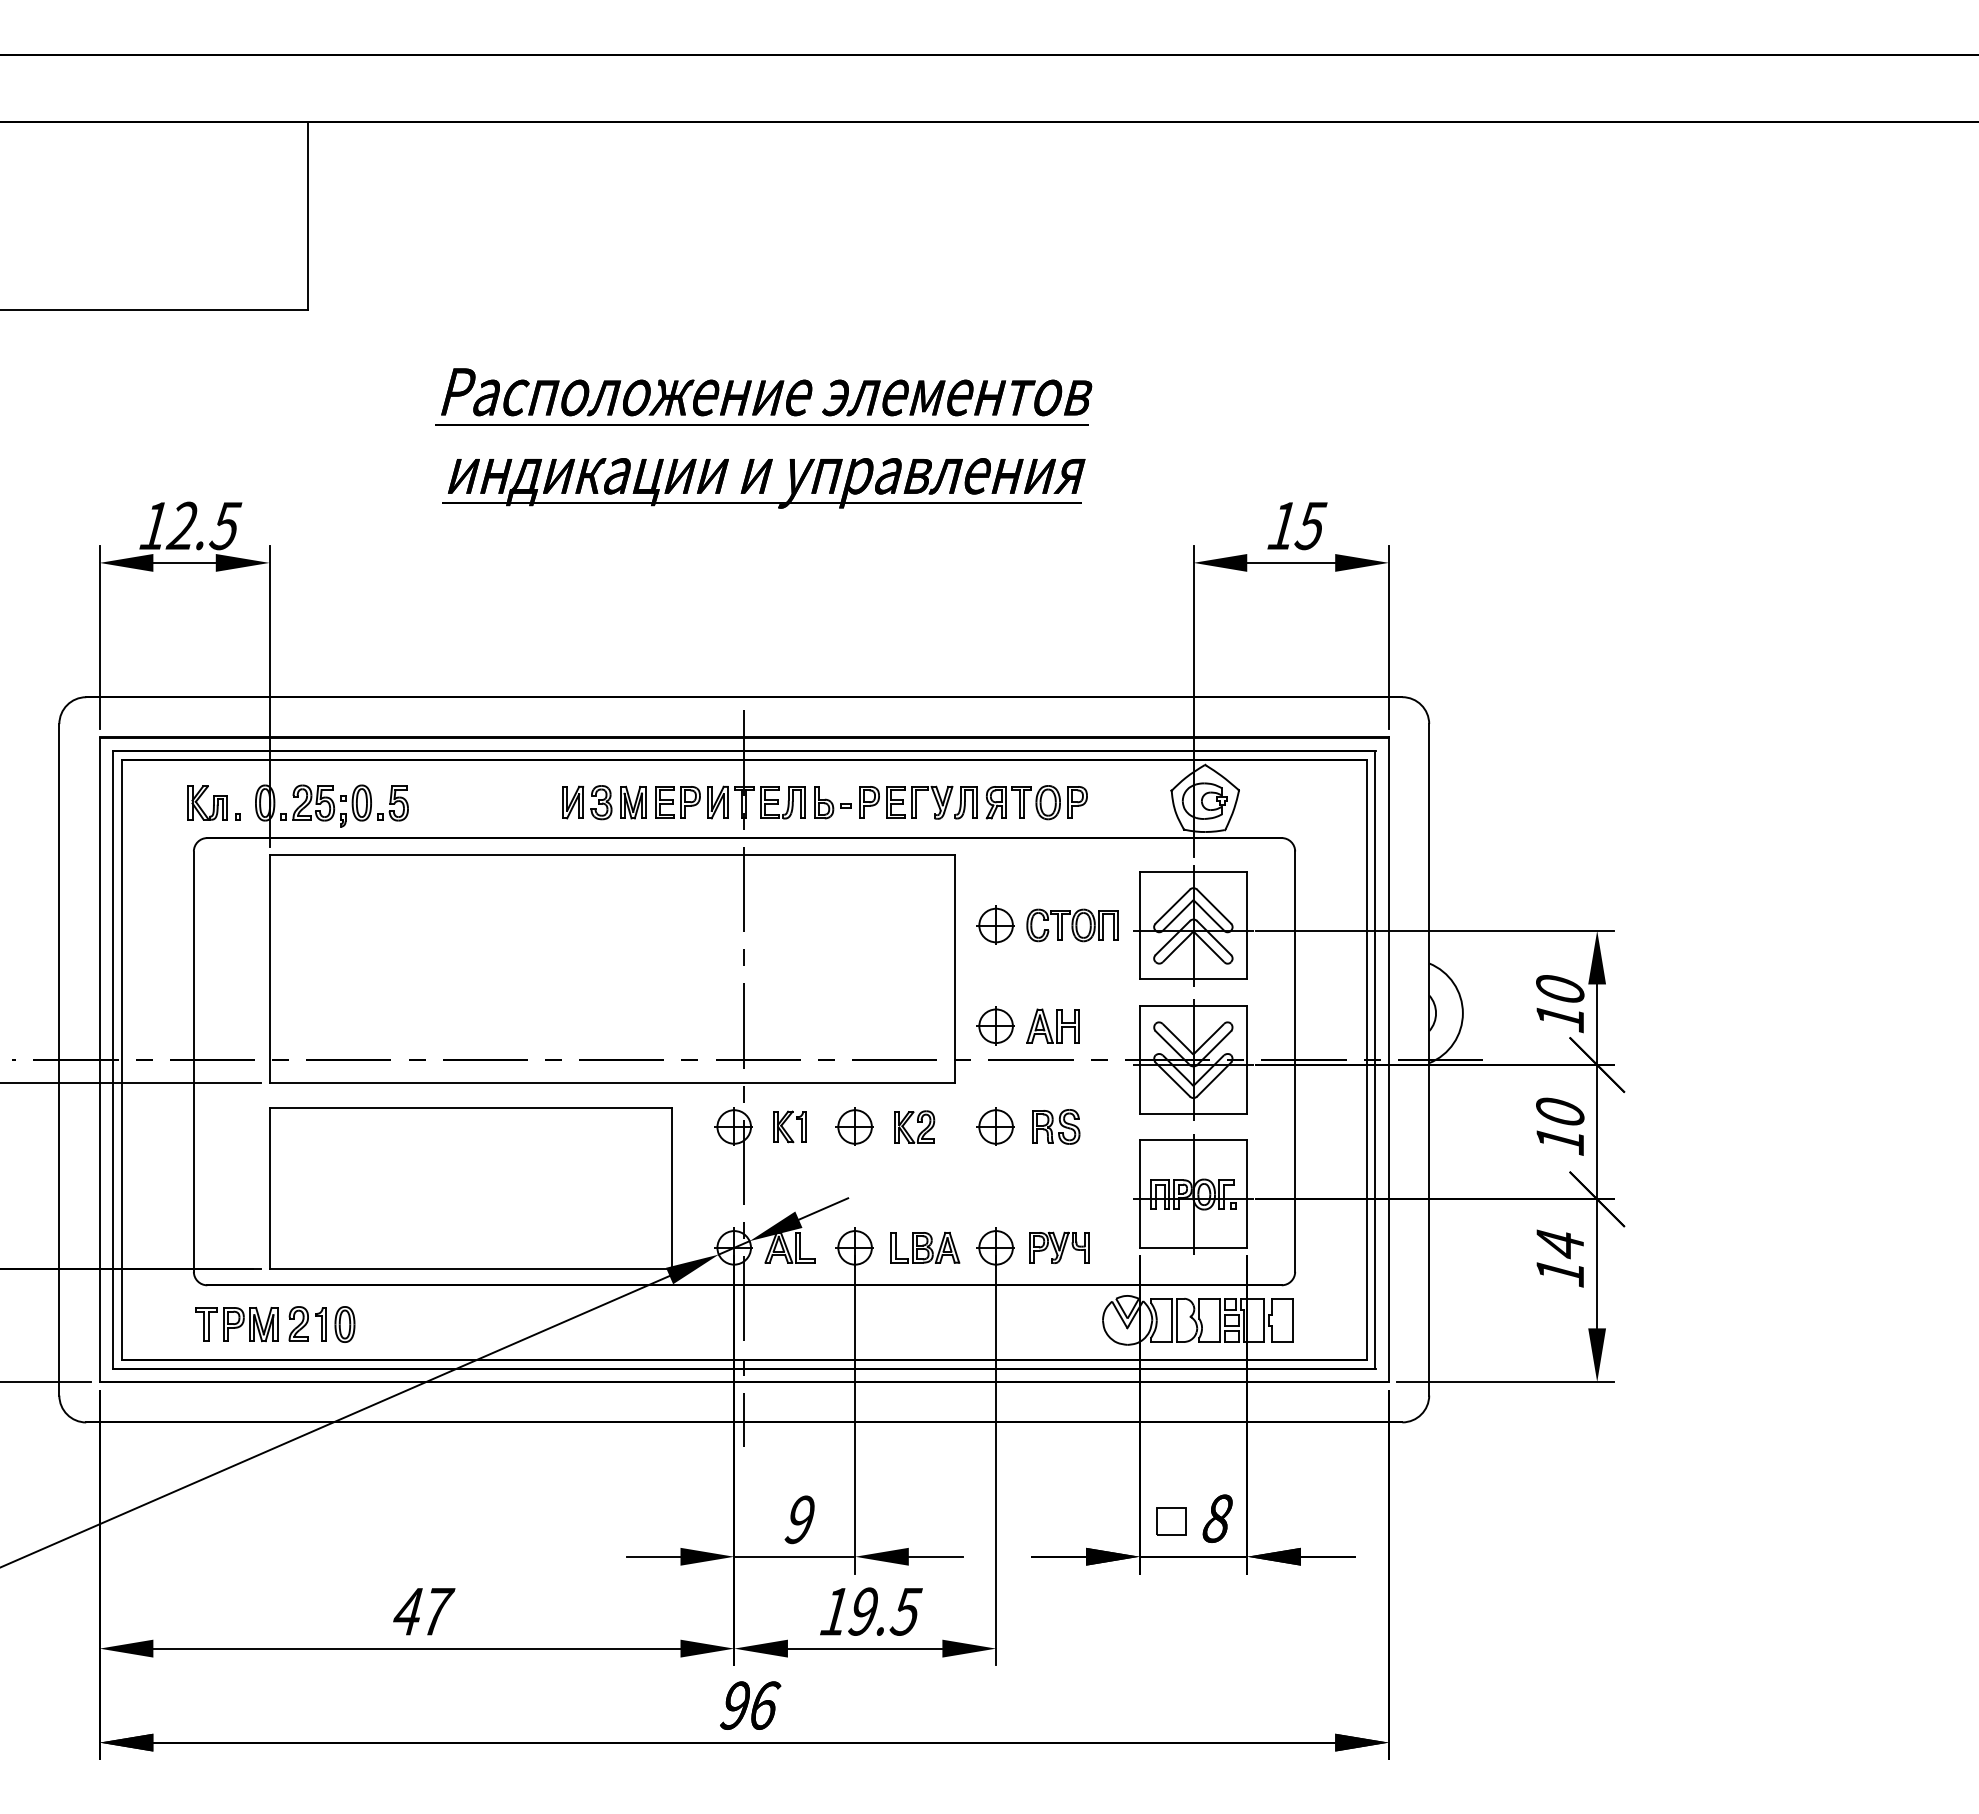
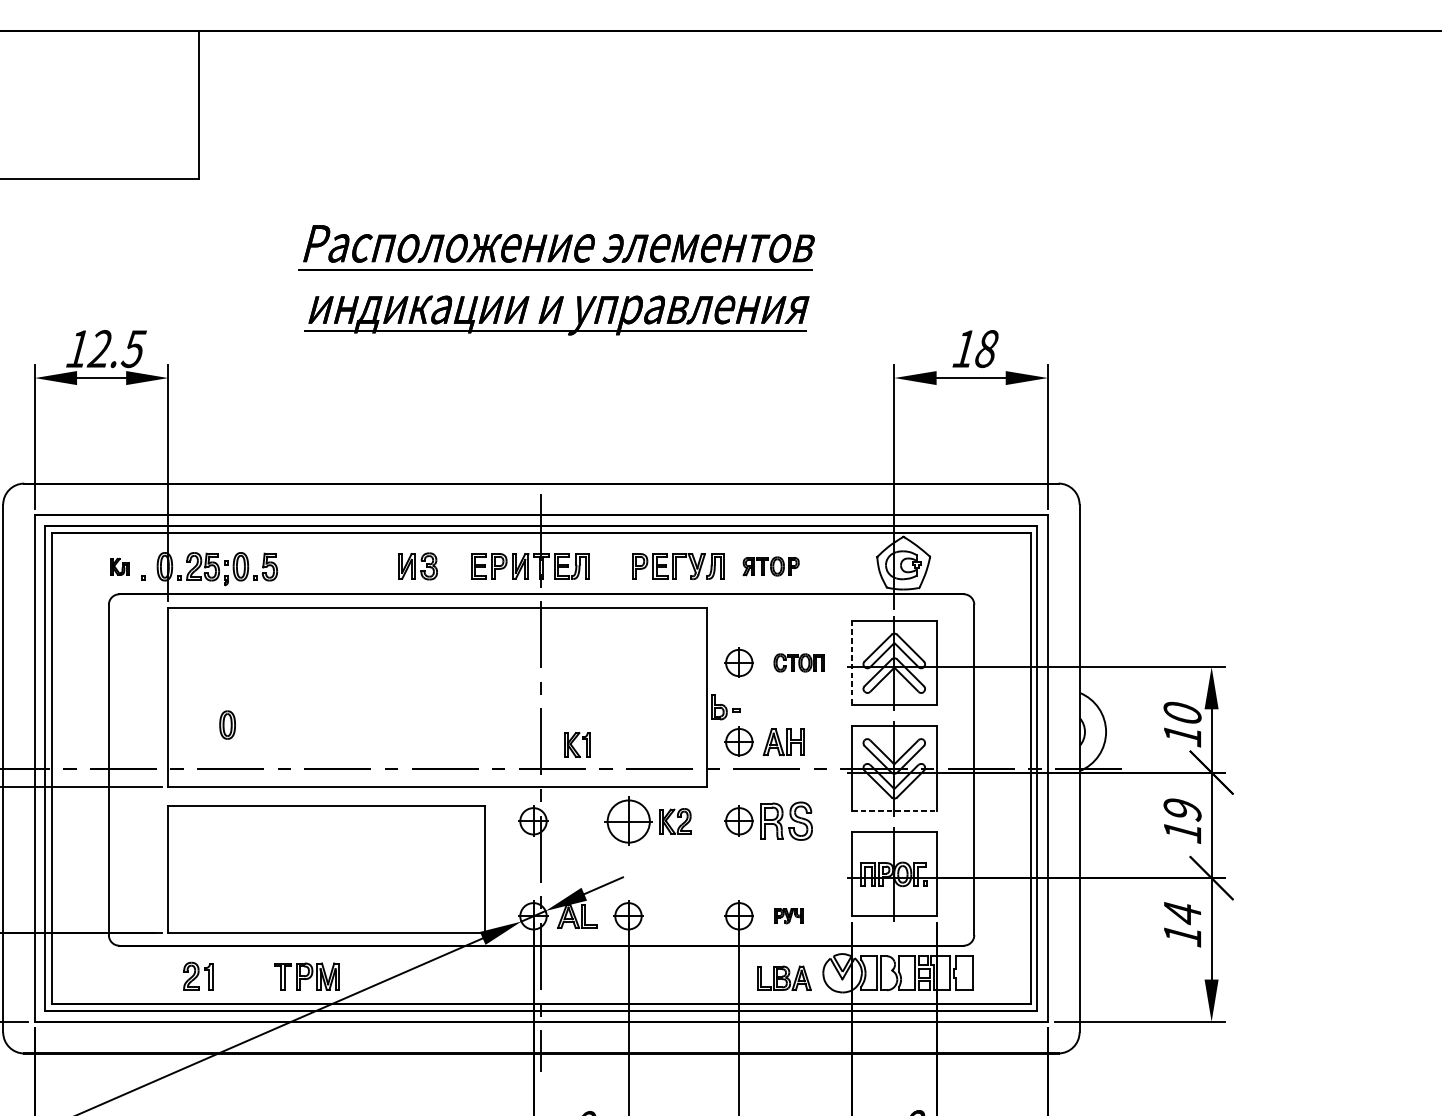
text: (1310, 525) -> (986, 348), 15 -> 18
part: (207, 802) -> (119, 566), size x0.6
part: (633, 802) -> (454, 566), removed
part: (832, 802) -> (726, 706), moved
part: (1036, 802) -> (771, 566), size x0.7
part: (1072, 925) -> (799, 662), size x0.7
line: (1139, 925) -> (851, 662), solid -> dashed
text: (1560, 1112) -> (1182, 809), 10 -> 19
line: (1193, 1113) -> (894, 810), solid -> dashed
part: (789, 1126) -> (576, 744), moved
part: (854, 1126) -> (628, 820), size x1.6
part: (1056, 1126) -> (786, 820), size x1.4
part: (925, 1247) -> (784, 978), moved
part: (1059, 1247) -> (789, 916), size x0.6
part: (236, 1324) -> (306, 976), moved
part: (344, 1324) -> (227, 725), moved

